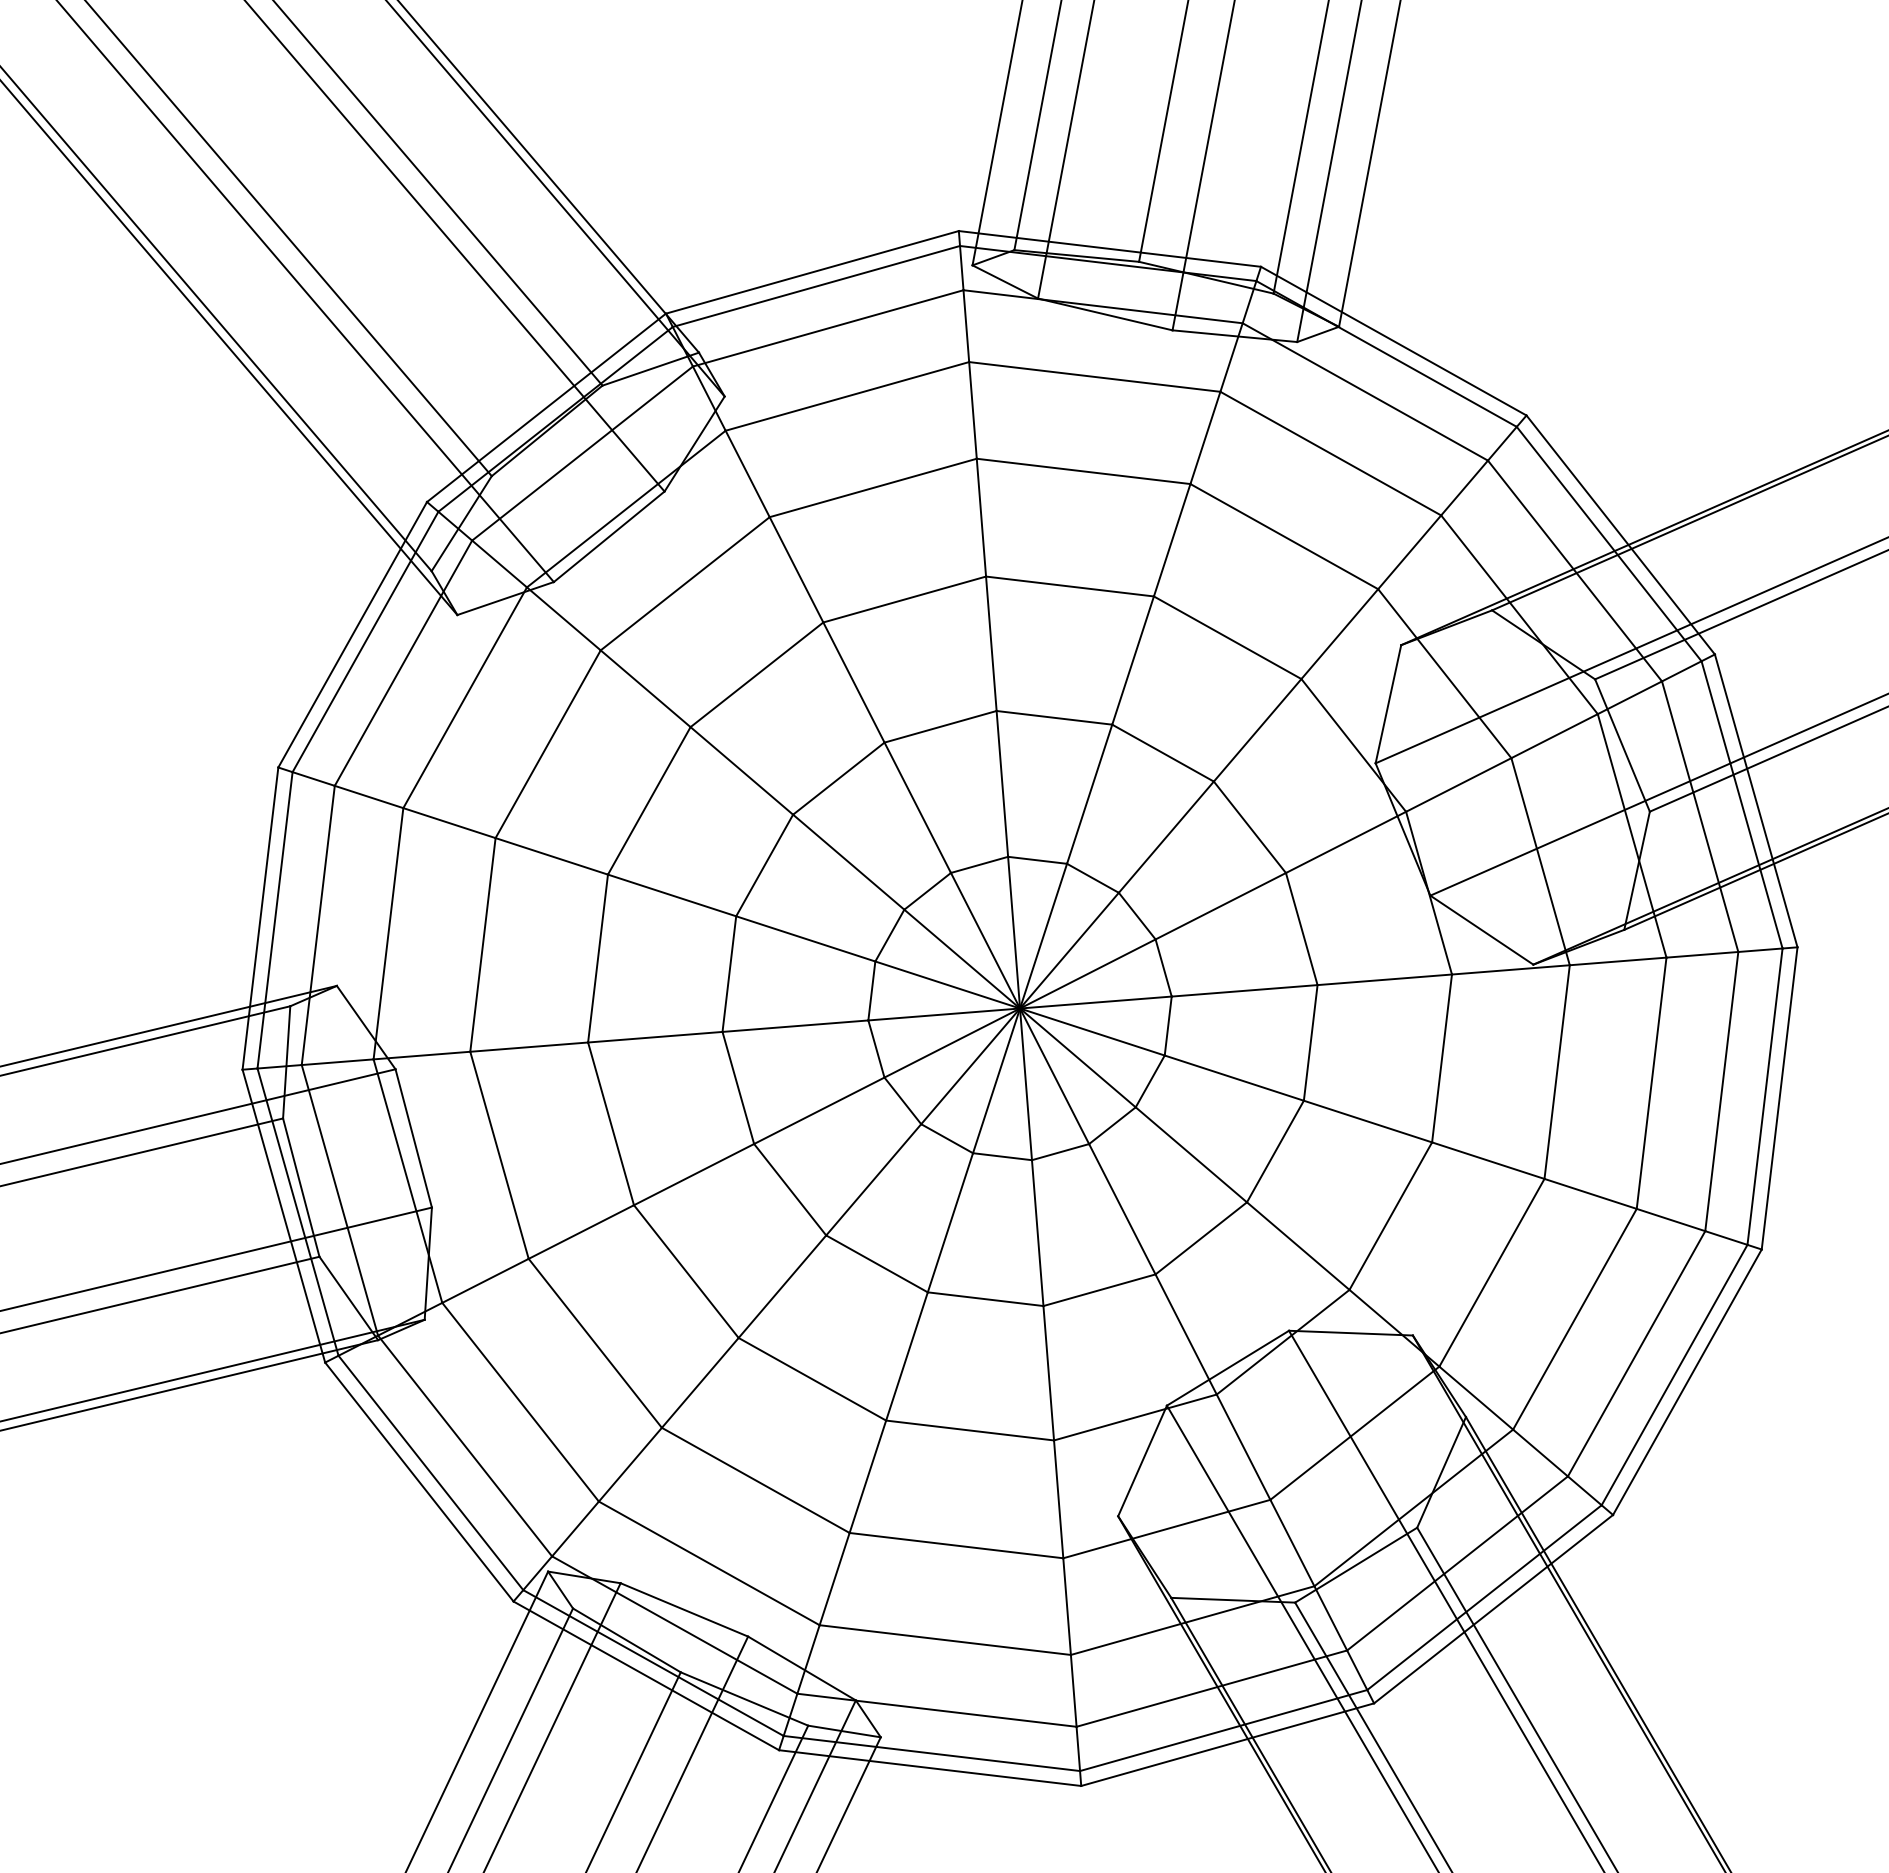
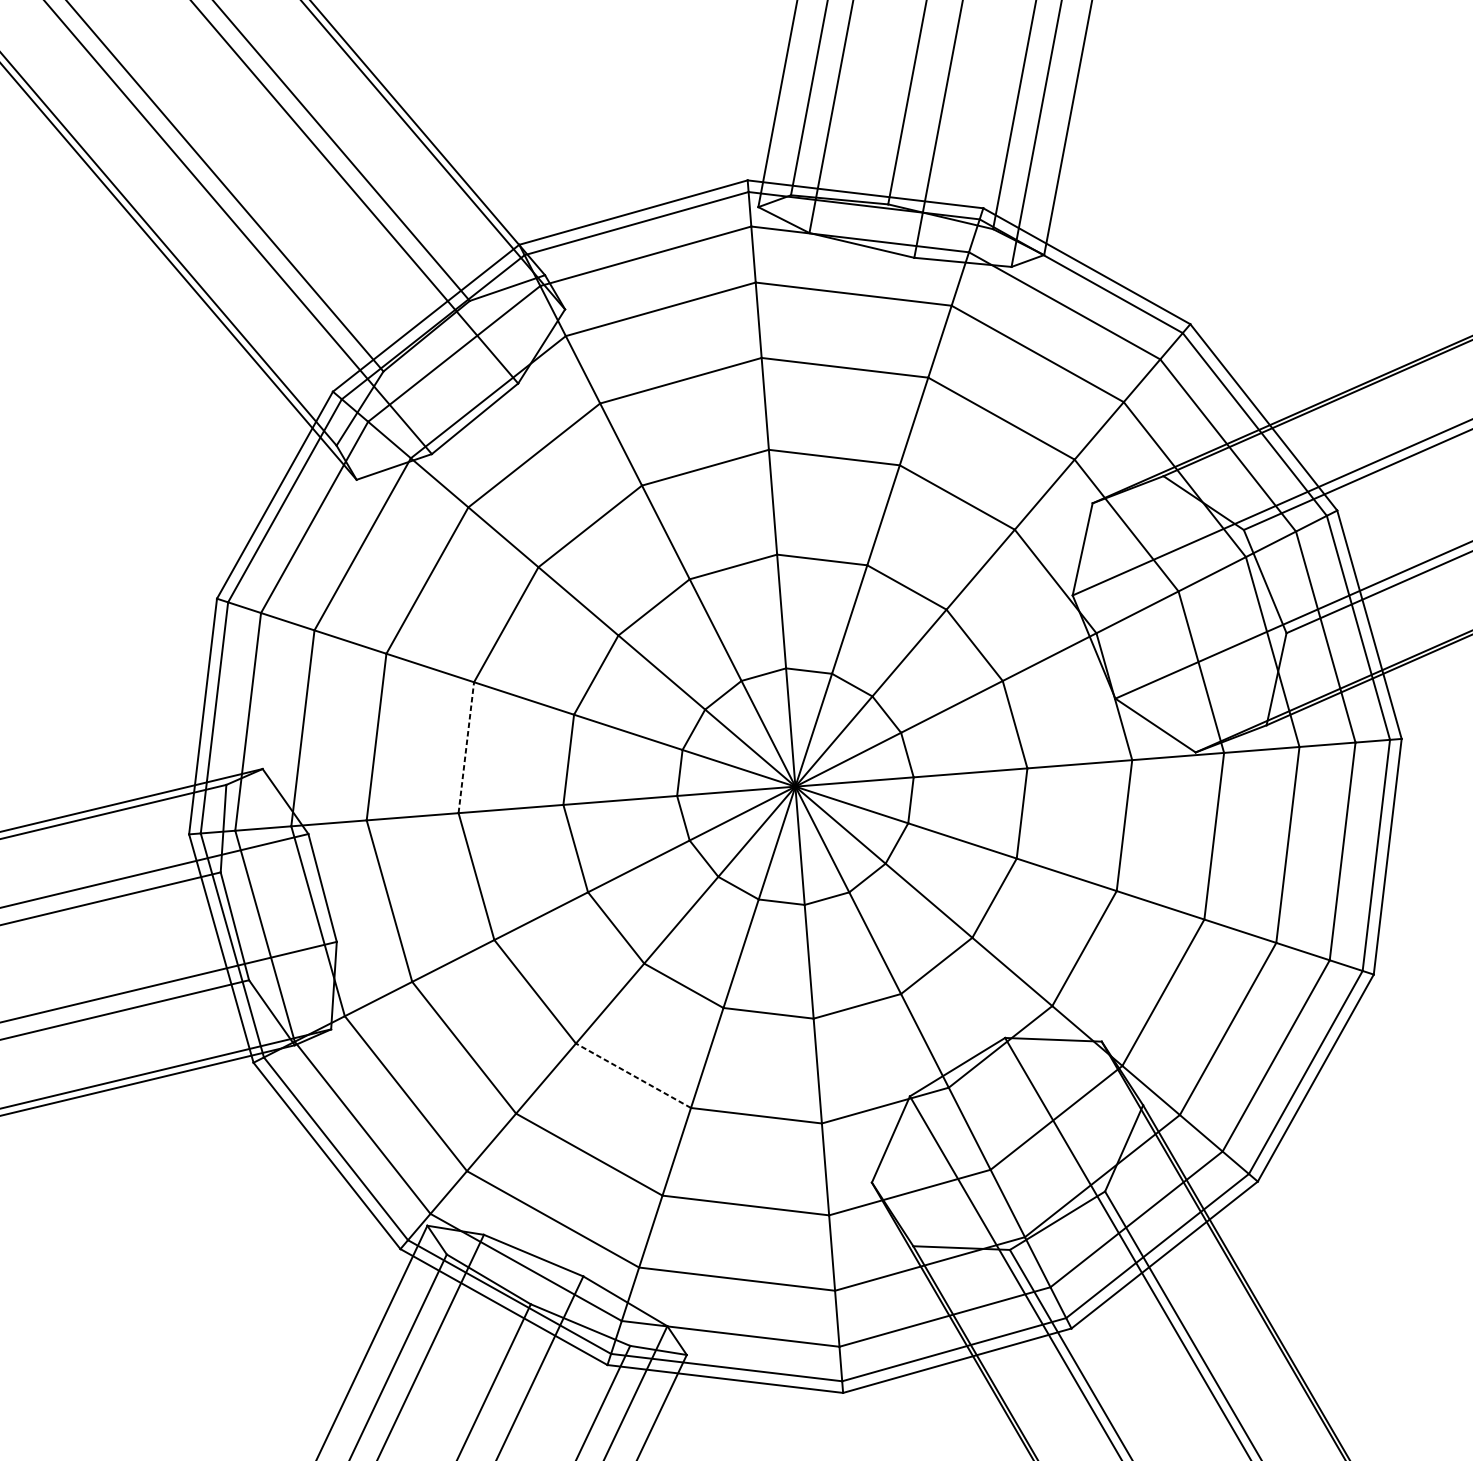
line: (598, 958) -> (466, 747), solid -> dashed
line: (812, 1379) -> (633, 1075), solid -> dashed

